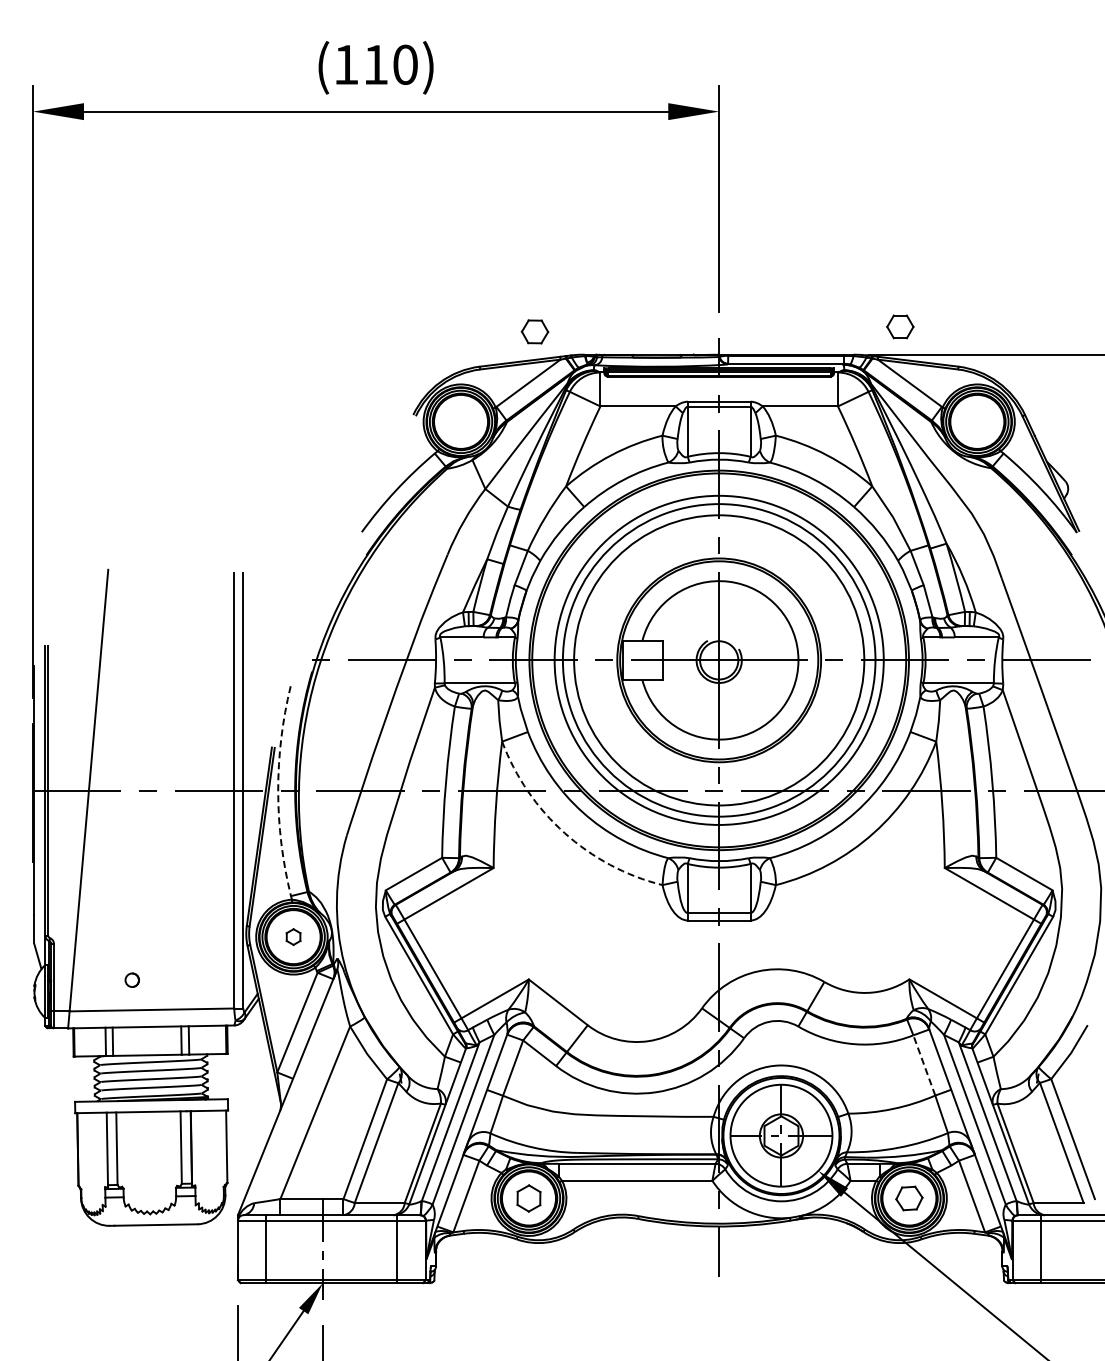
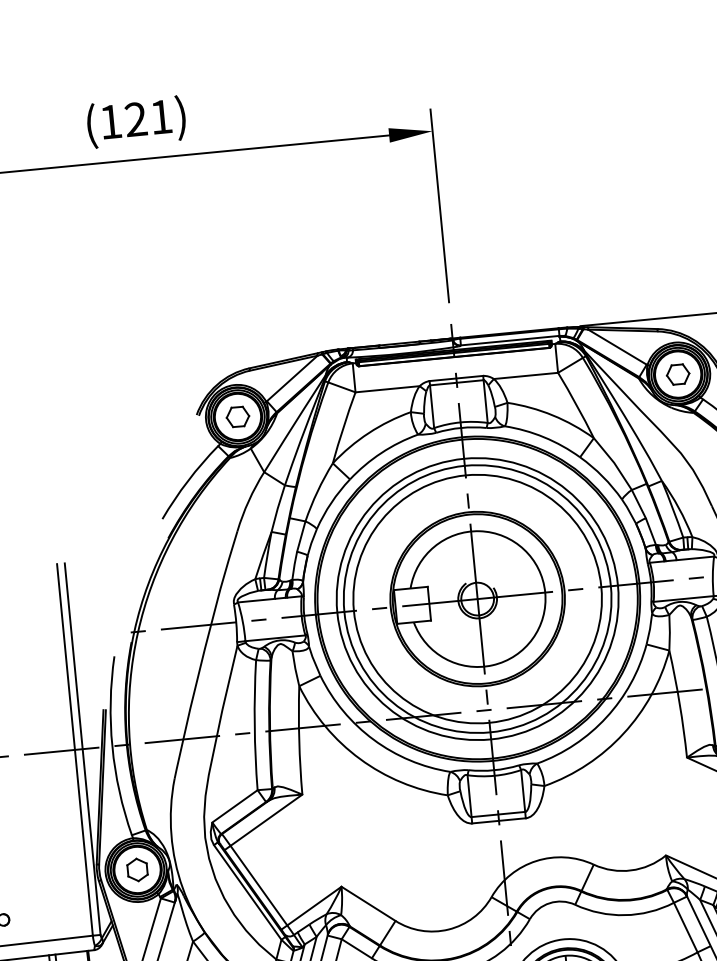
text: (390, 64) -> (148, 118), (110) -> (121)
part: (900, 326) -> (678, 374), moved
part: (534, 331) -> (237, 416), moved
arc: (278, 791) -> (112, 747), dashed -> solid
arc: (564, 833) -> (359, 759), dashed -> solid
part: (293, 936) -> (137, 869), size x1.67
line: (924, 1064) -> (685, 926), dashed -> solid

